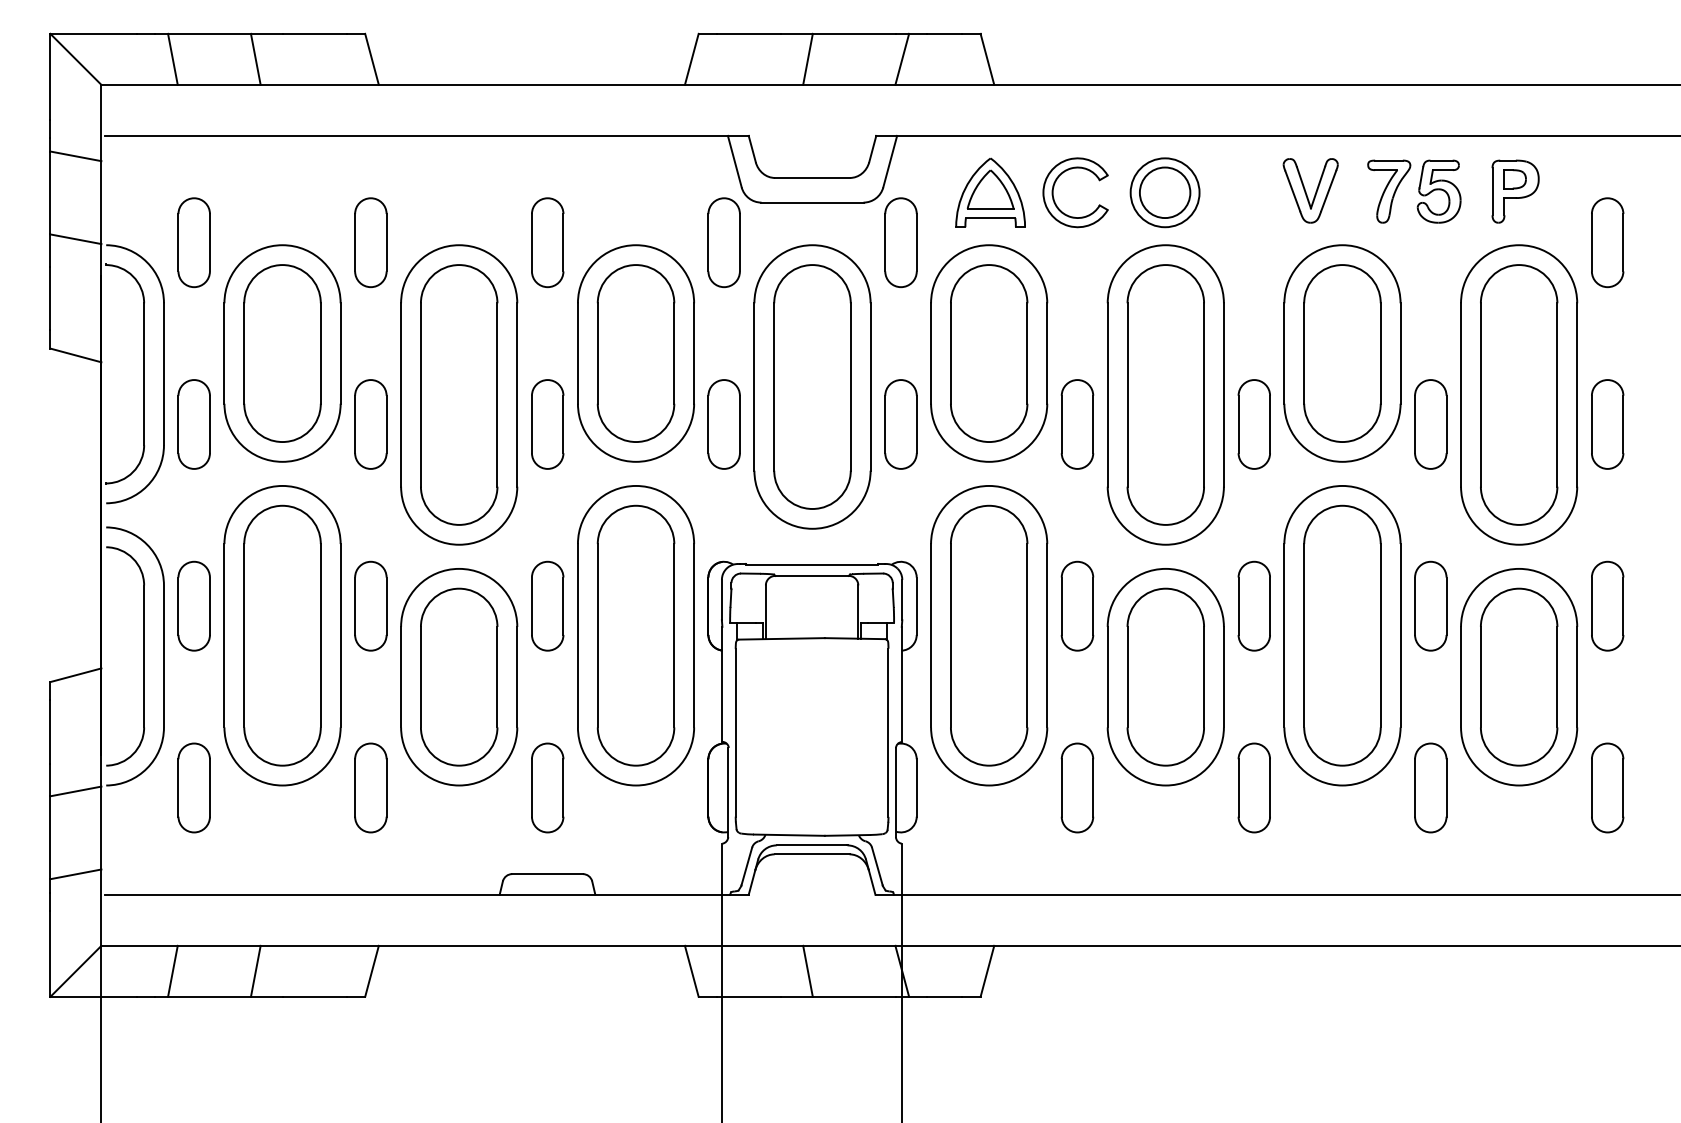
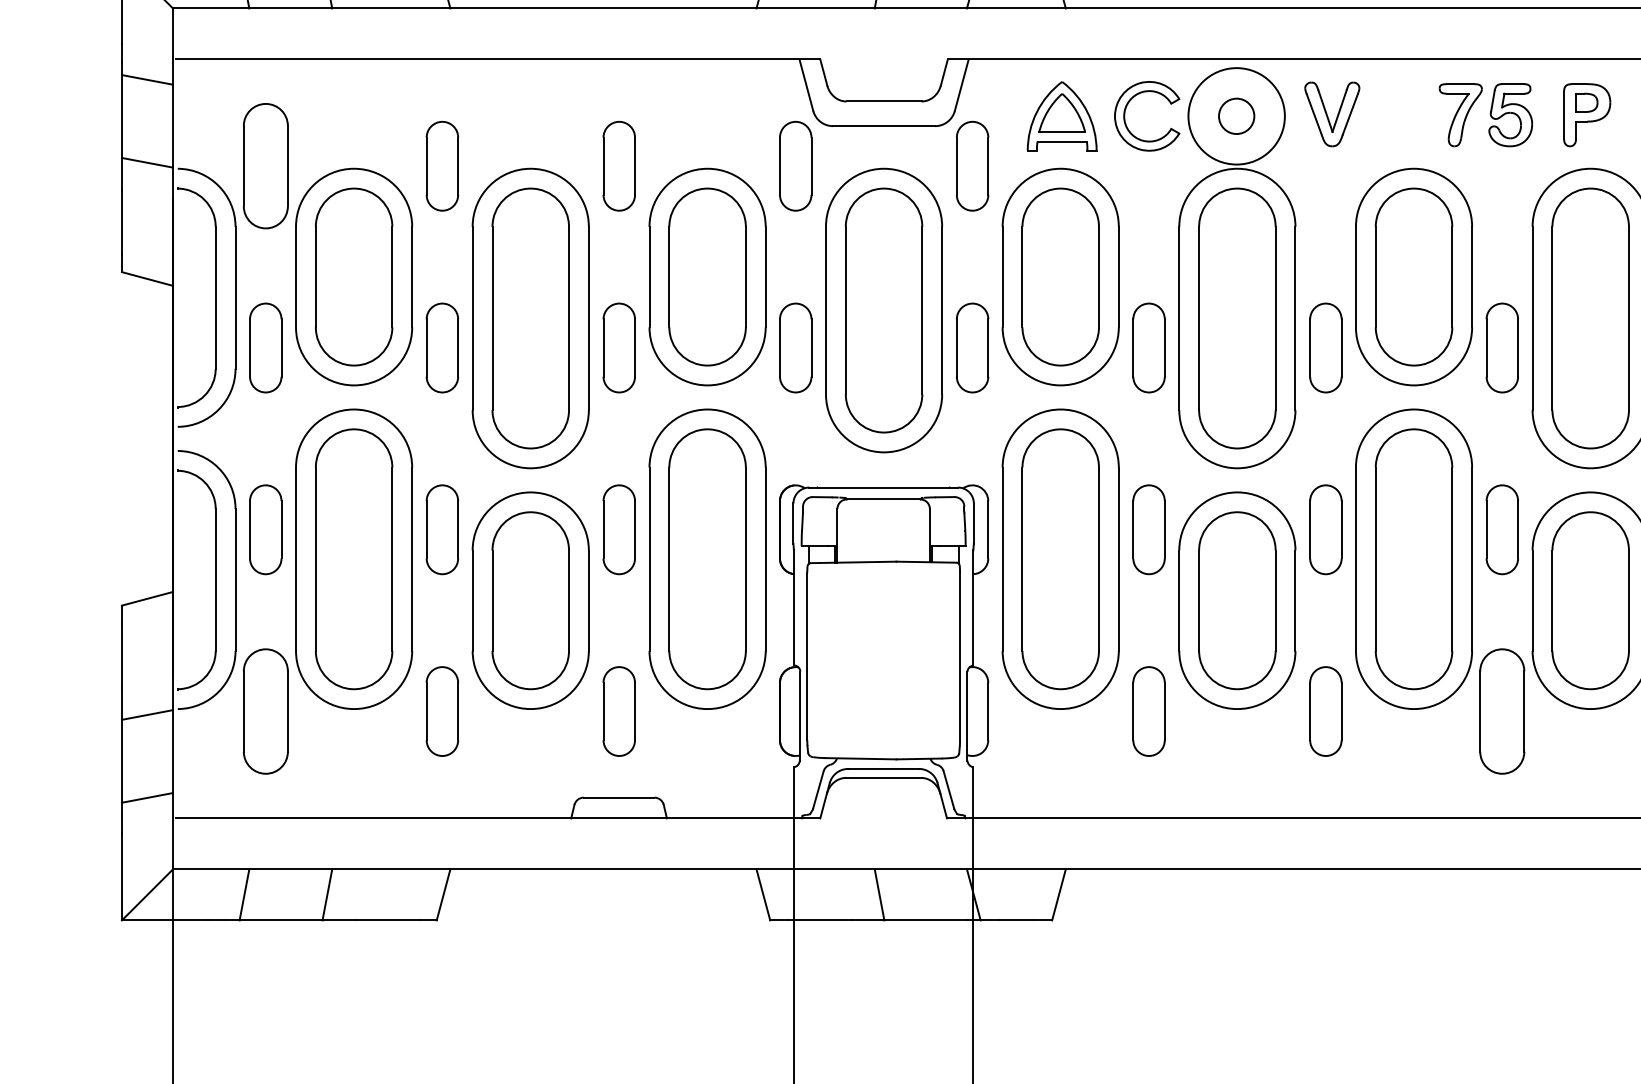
part: (1310, 190) -> (1332, 114), moved
circle: (1164, 192) -> (1236, 116), size x0.7
circle: (1164, 192) -> (1236, 116), size x1.4
part: (193, 242) -> (265, 166), size x1.4
part: (193, 787) -> (265, 711), size x1.4
part: (1430, 787) -> (1502, 711), size x1.4

